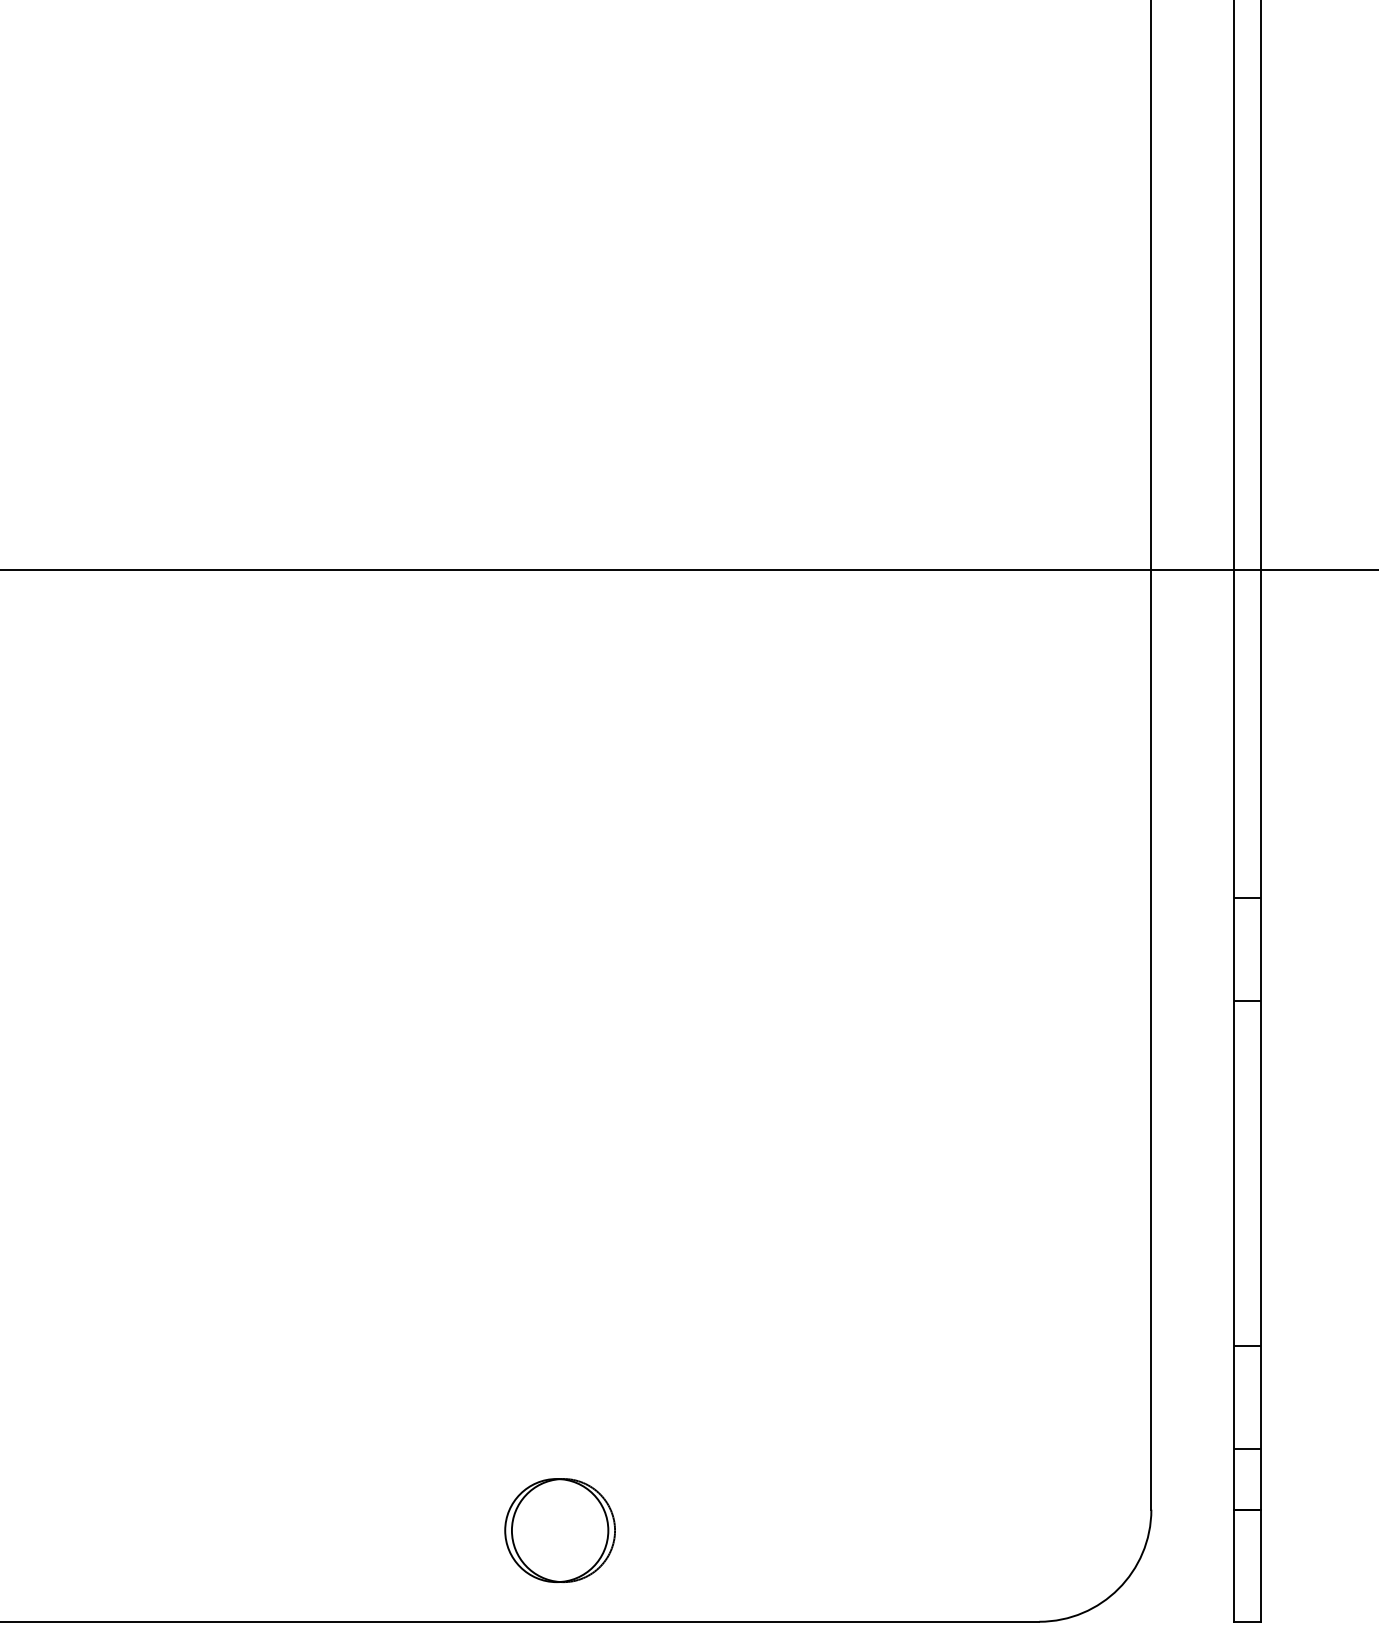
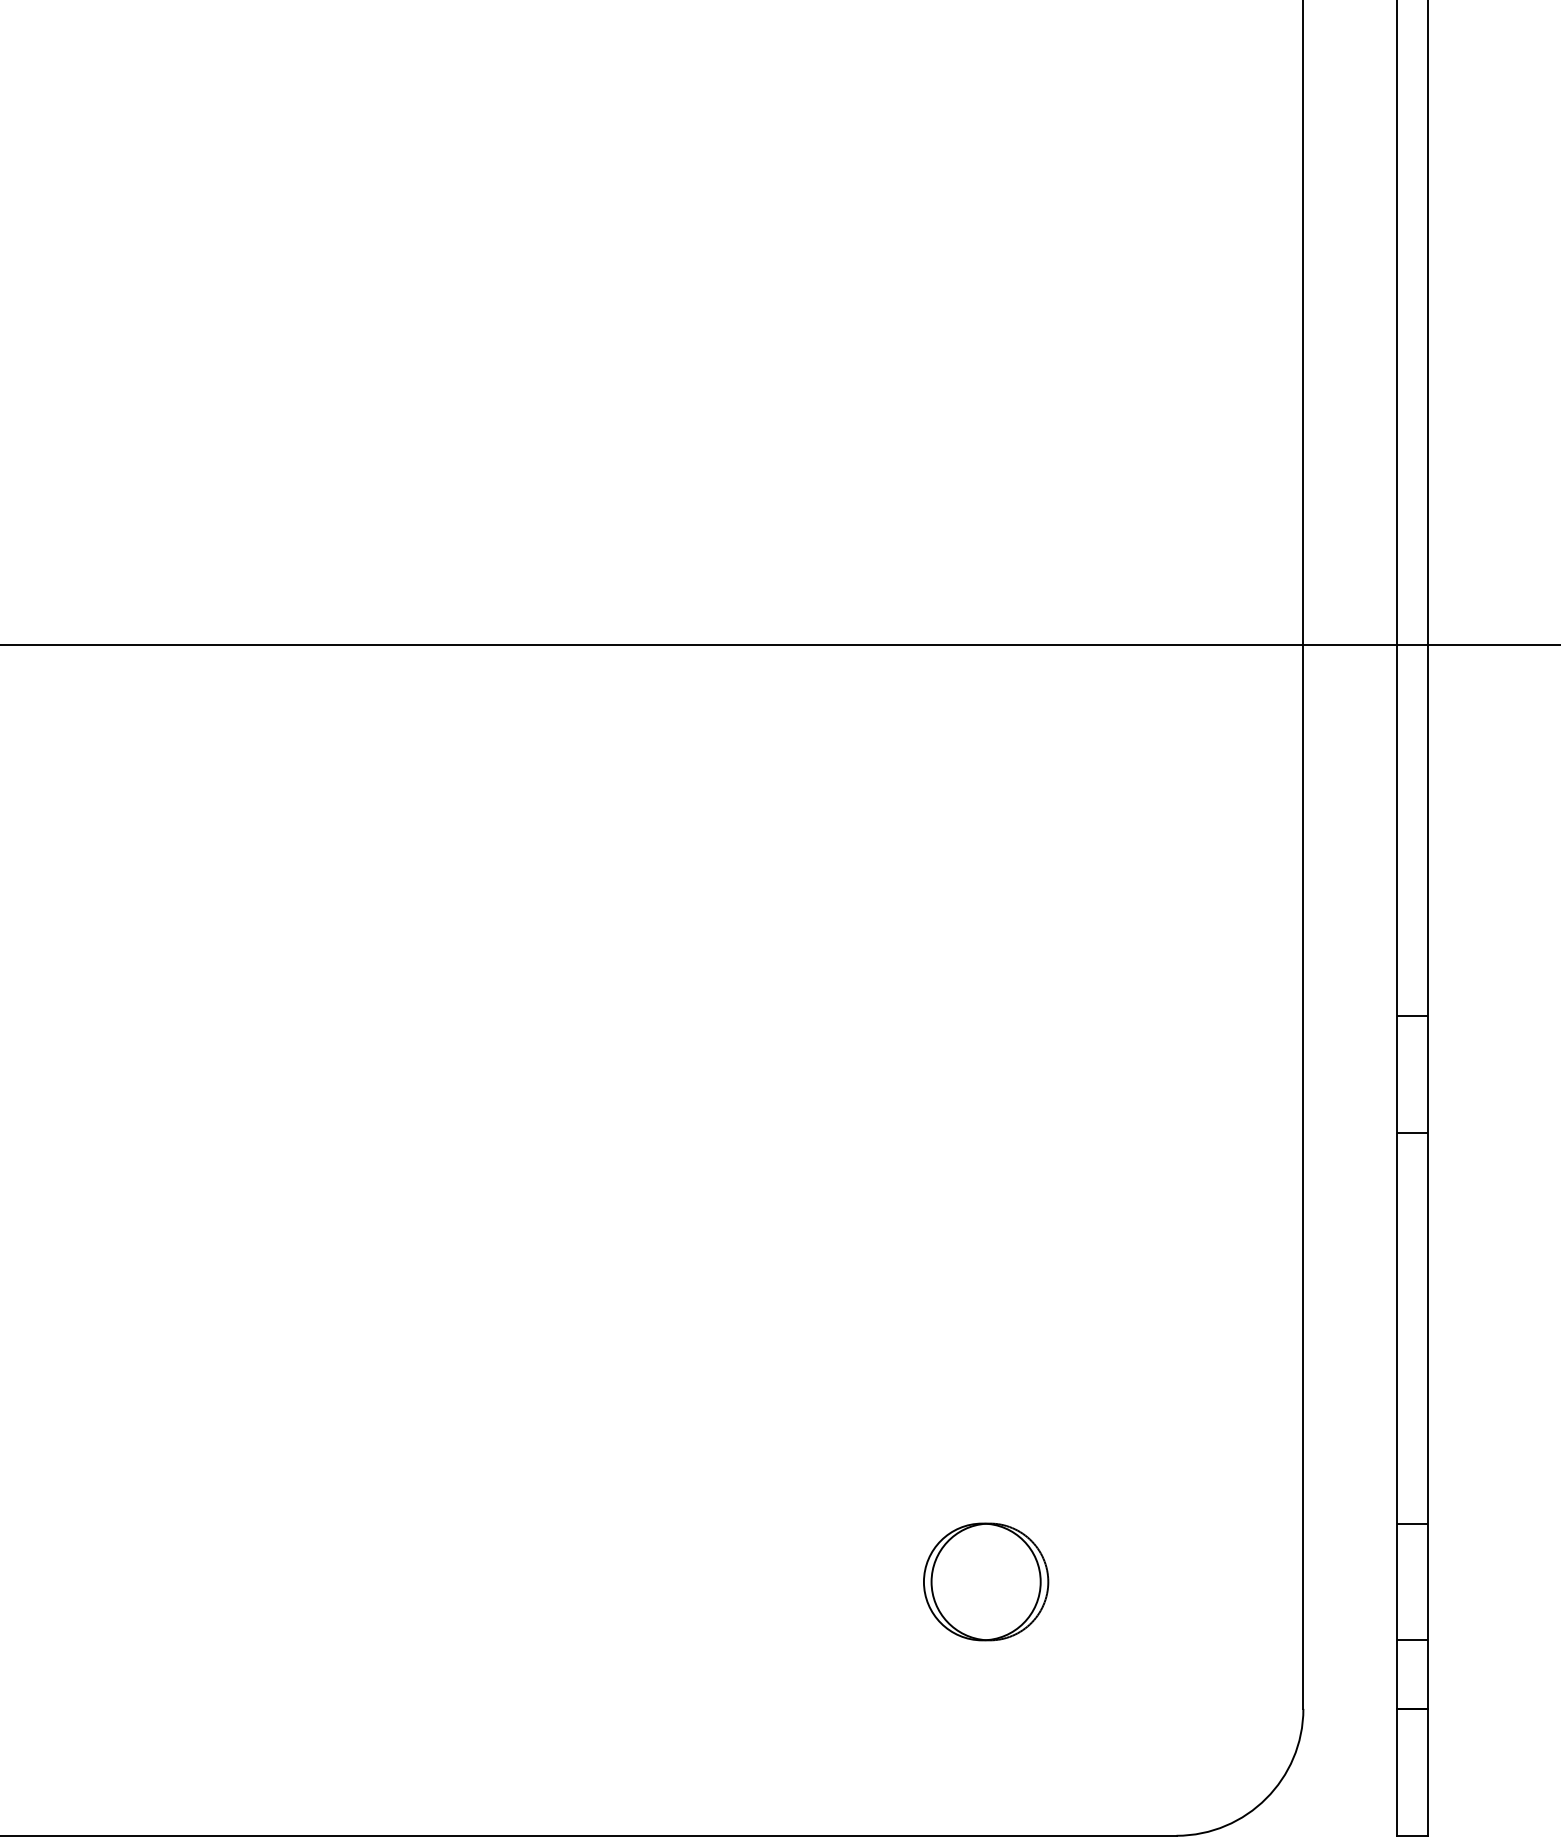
part: (559, 1530) -> (985, 1581), moved

